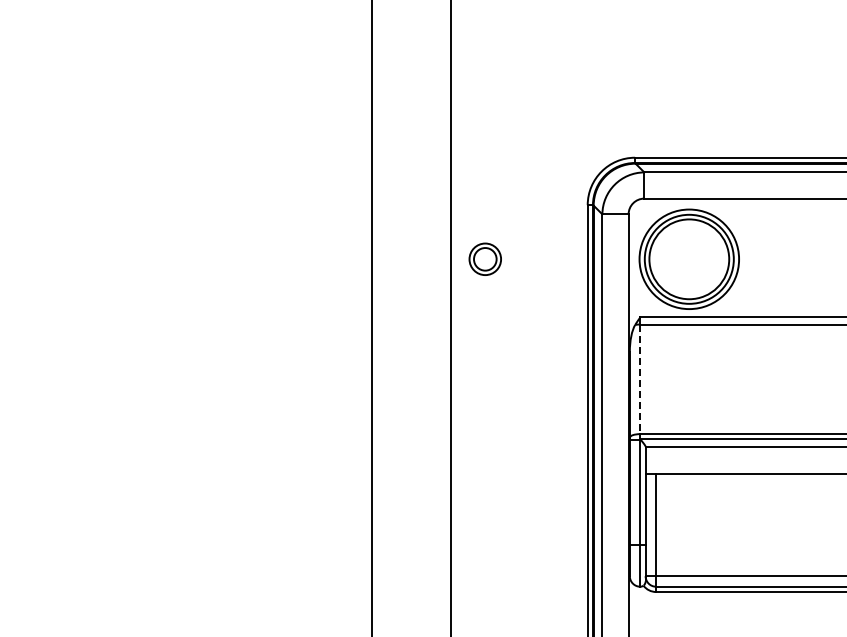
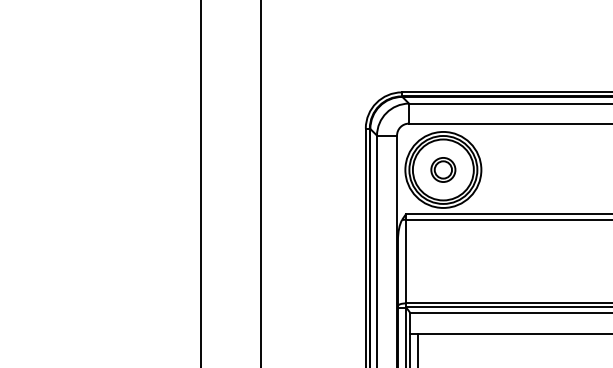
part: (484, 258) -> (442, 169), moved
line: (640, 379) -> (406, 261), dashed -> solid

